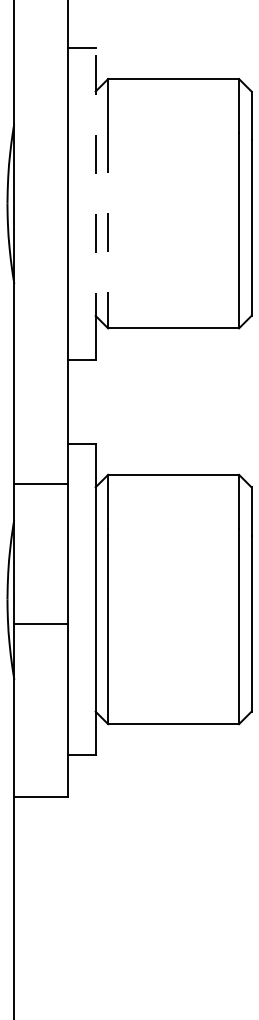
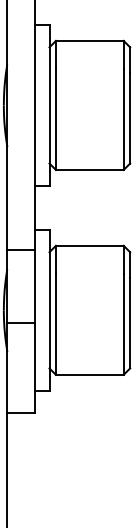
line: (95, 190) -> (49, 98), dashed -> solid
line: (107, 232) -> (55, 120), dashed -> solid

